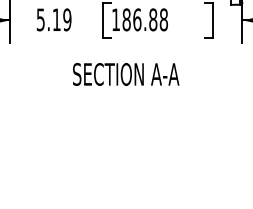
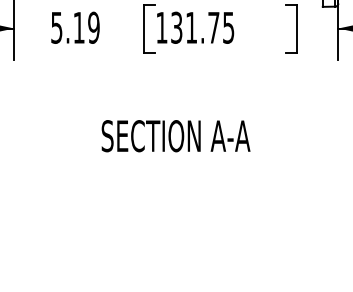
text: (144, 19) -> (201, 27), 186.88 -> 131.75
text: (126, 74) -> (176, 136), moved

